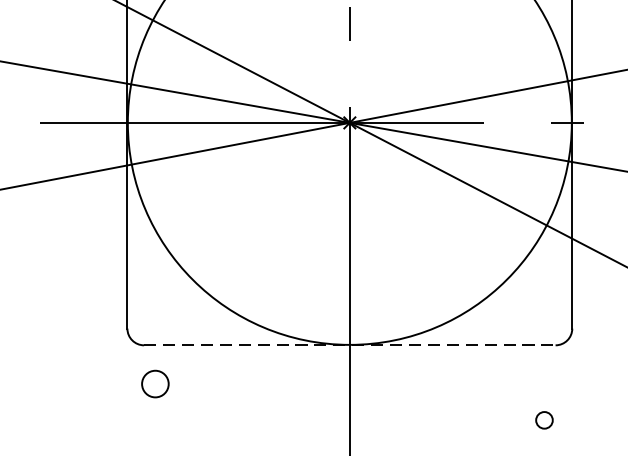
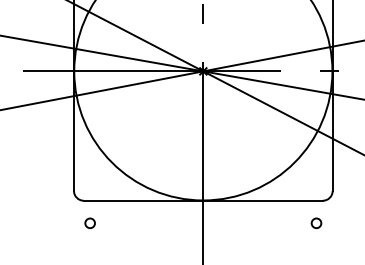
line: (350, 344) -> (203, 200), dashed -> solid
circle: (154, 384) -> (89, 223), size x0.62
circle: (544, 420) -> (316, 223), moved

